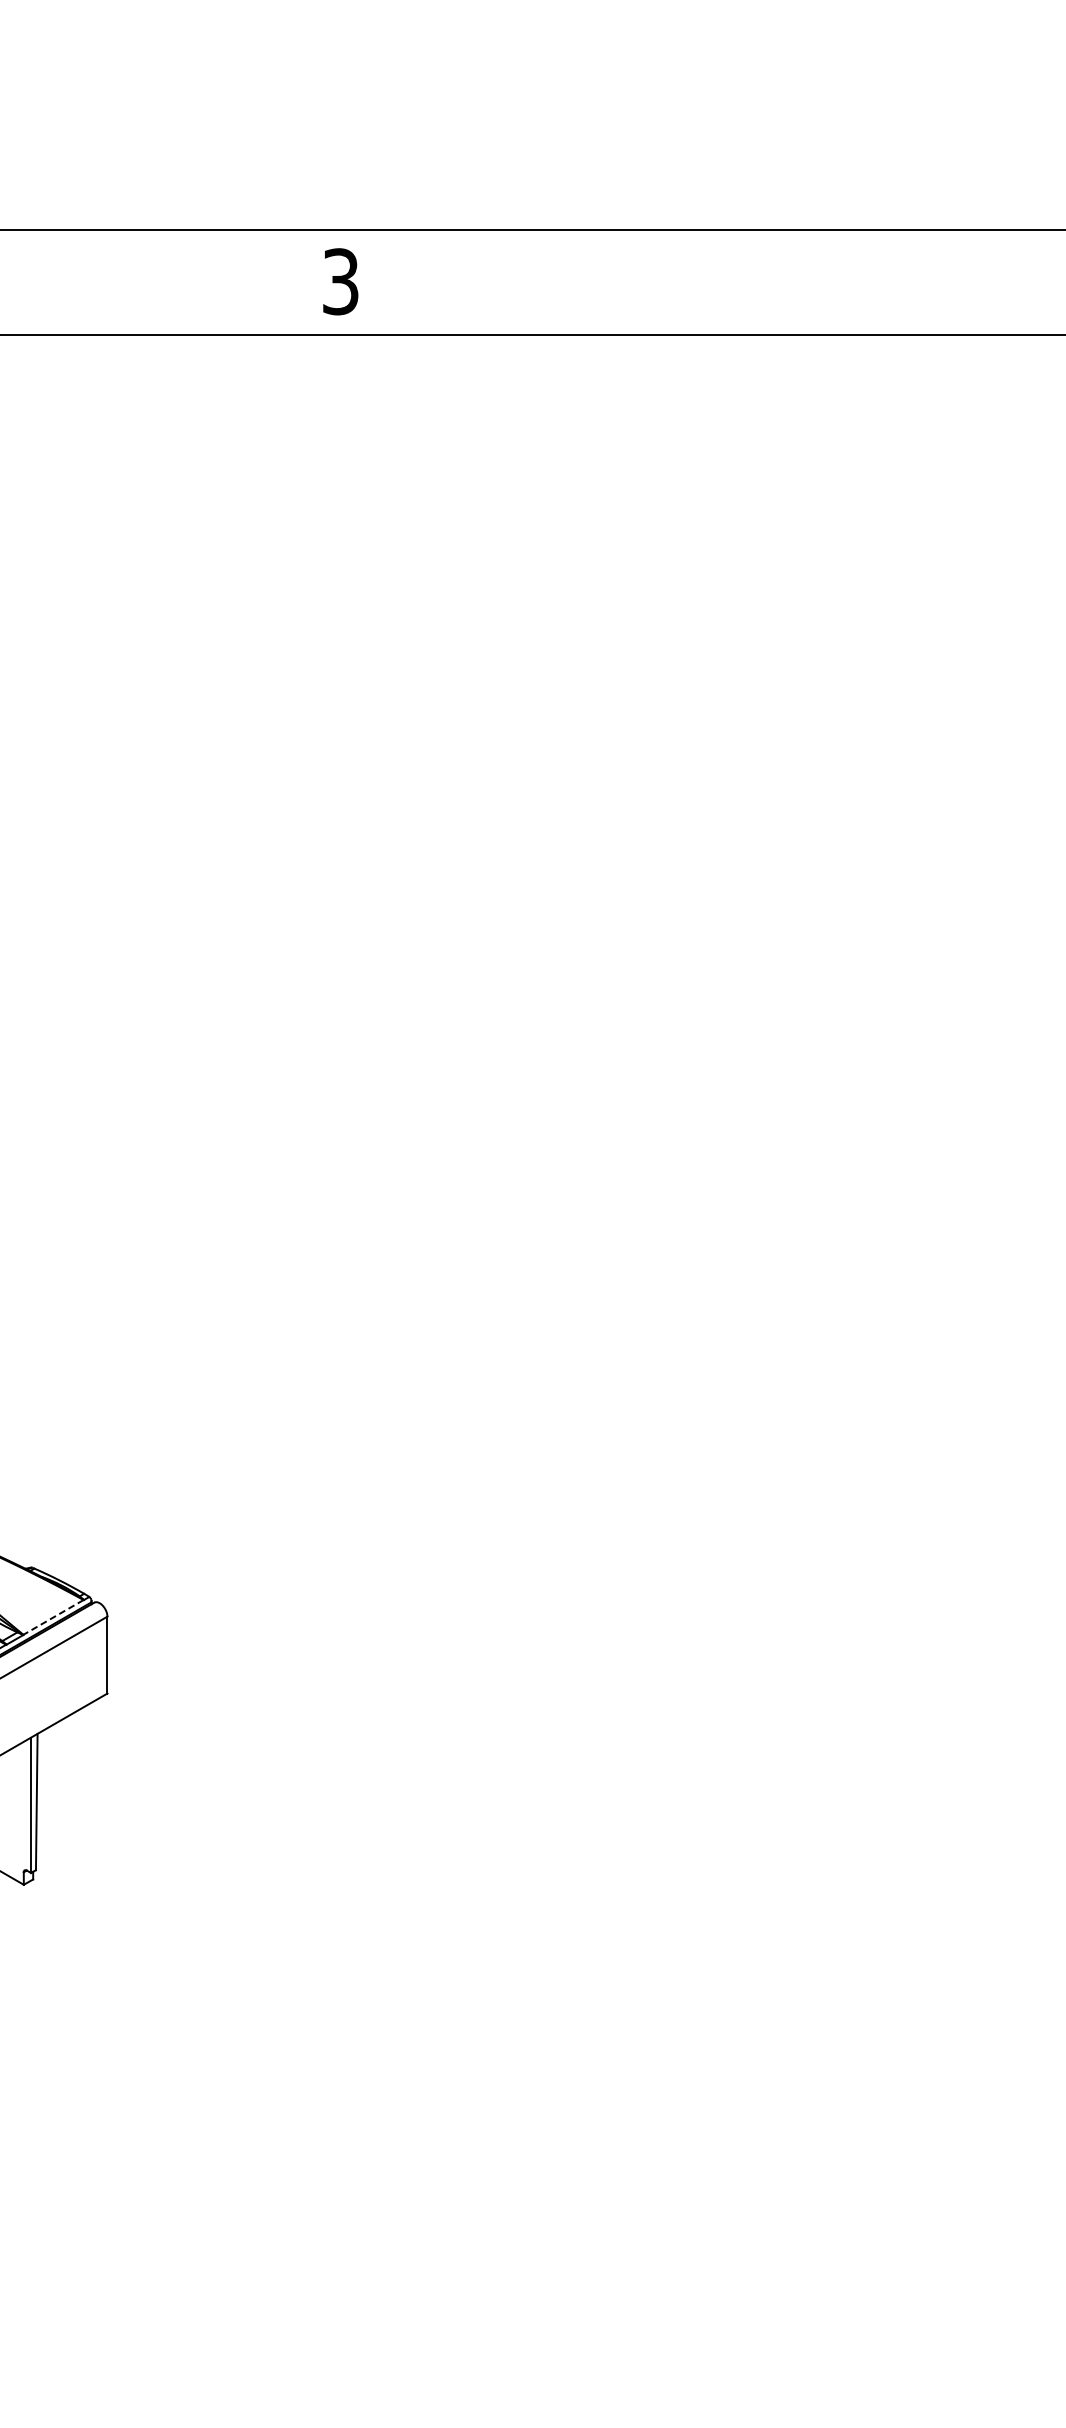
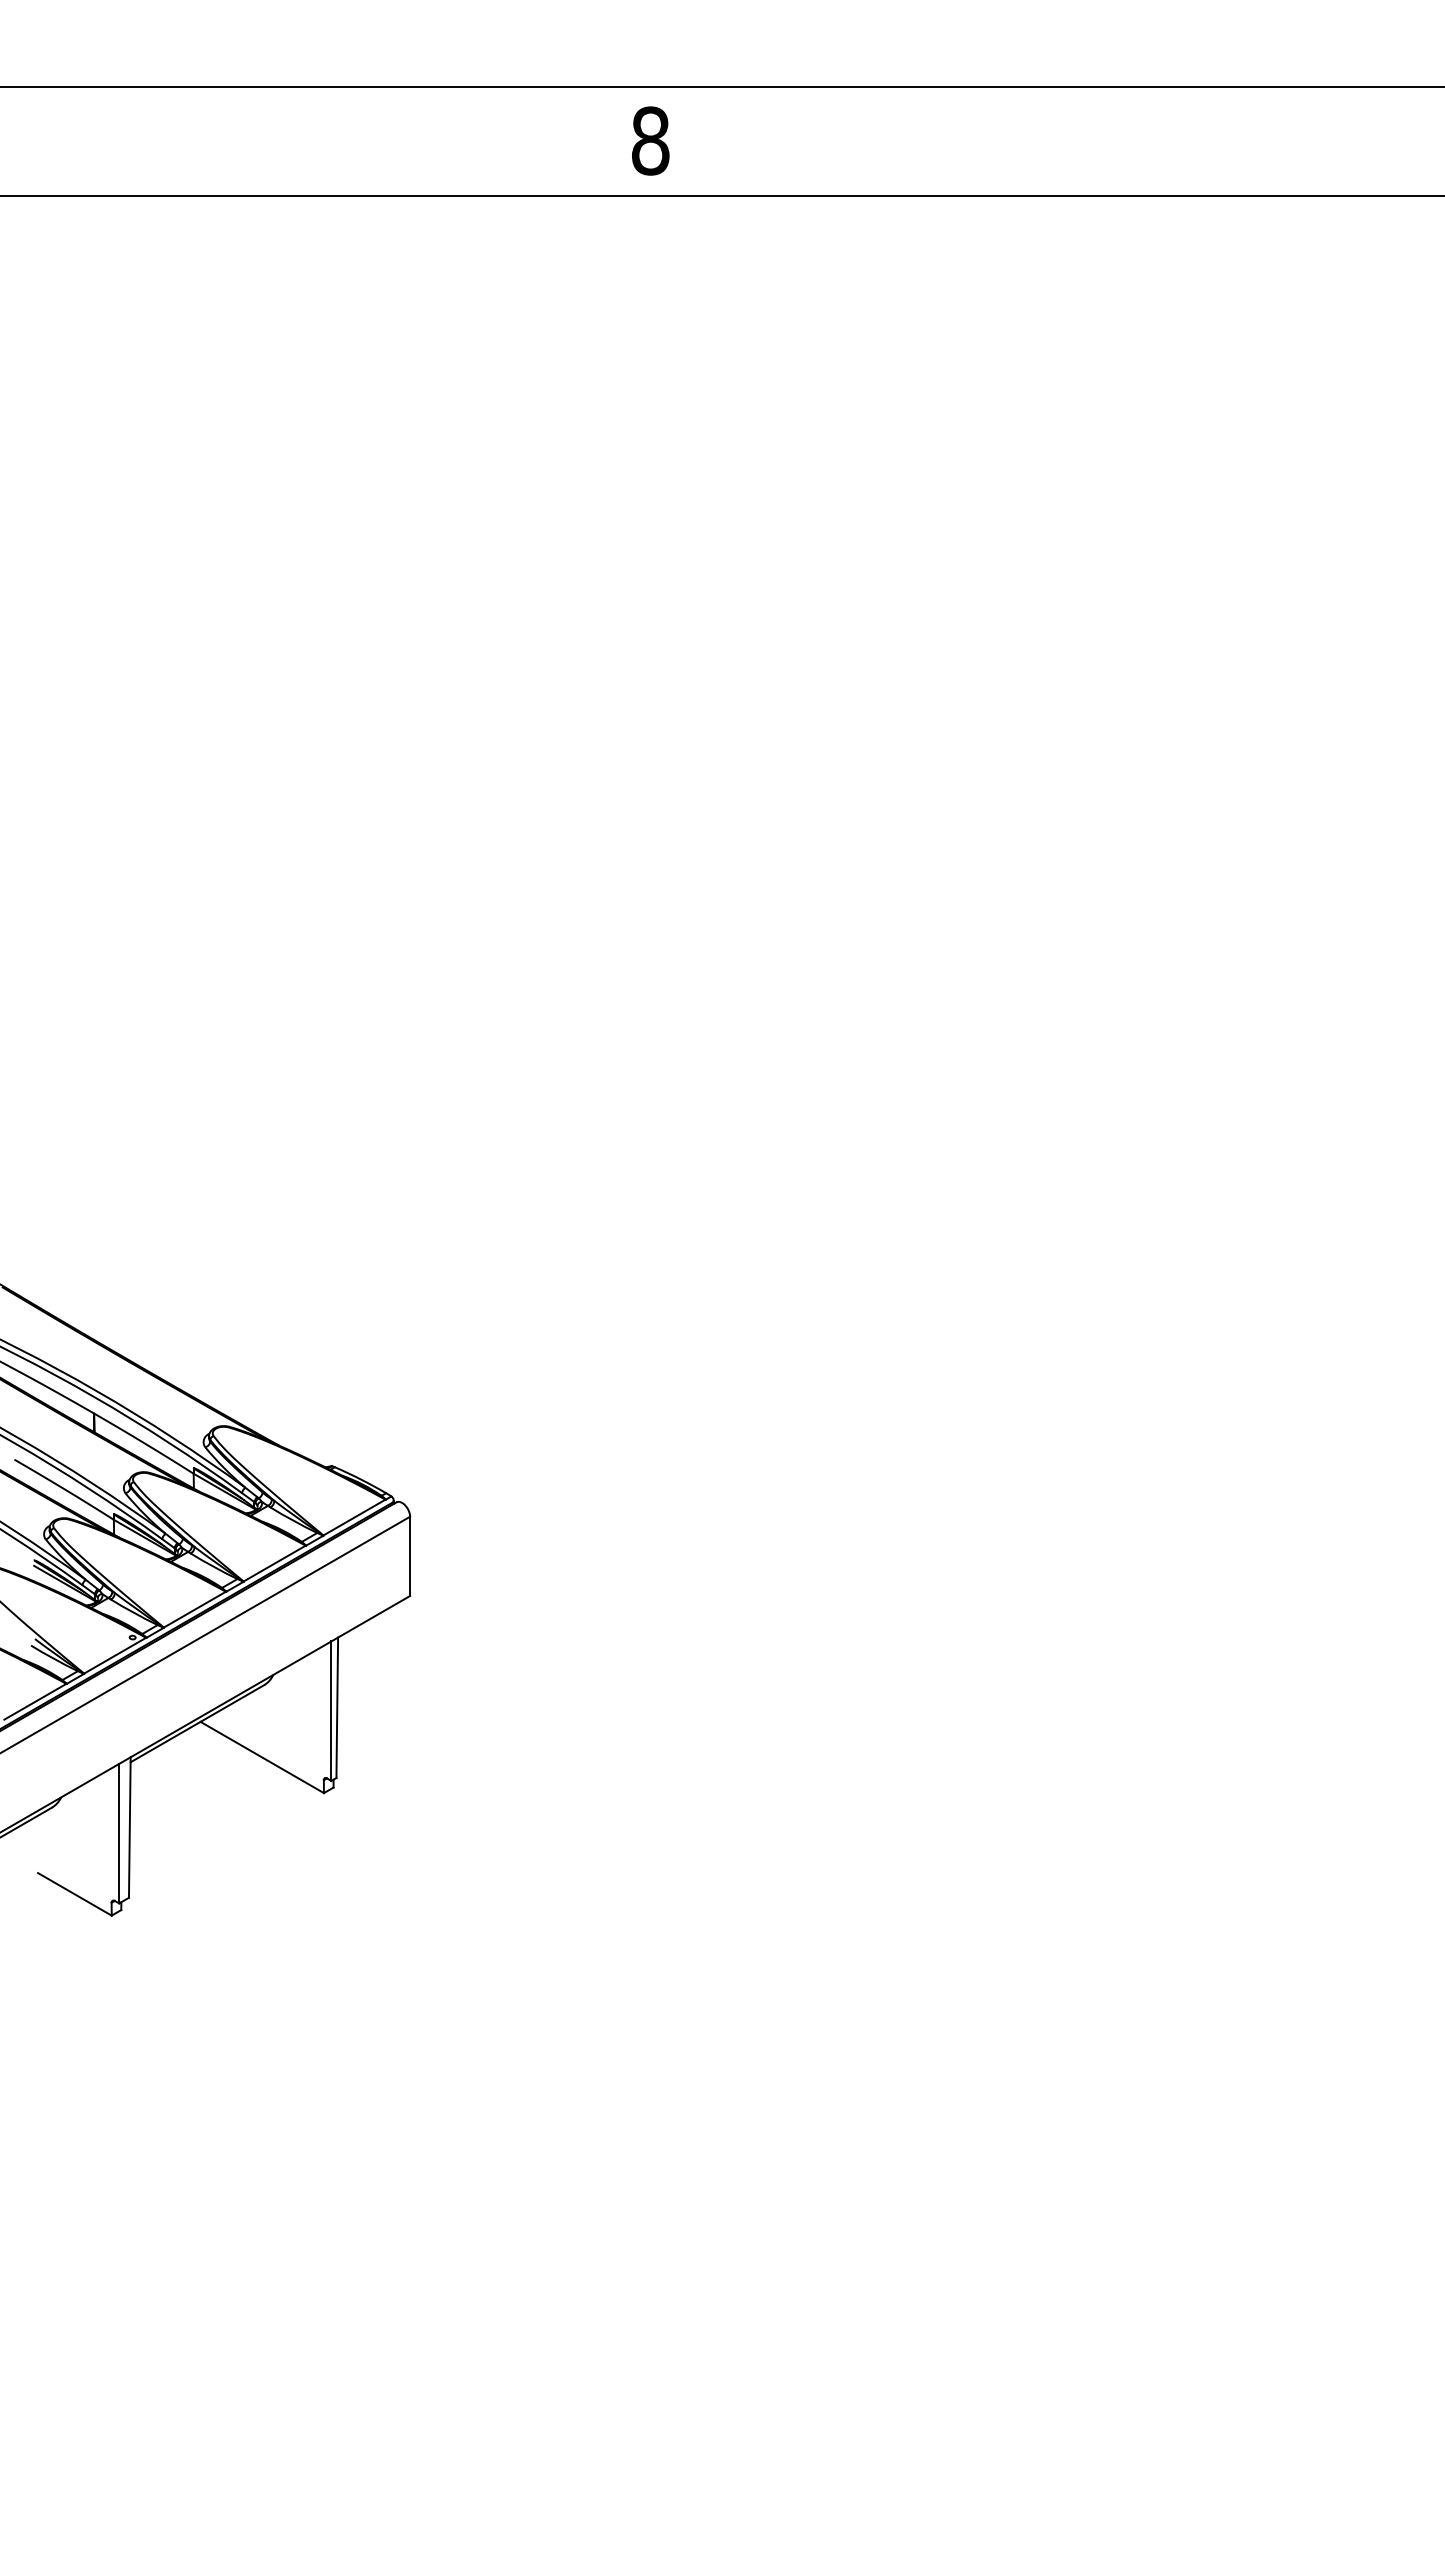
text: (340, 281) -> (650, 140), 3 -> 8
line: (53, 1617) -> (354, 1517), dashed -> solid

